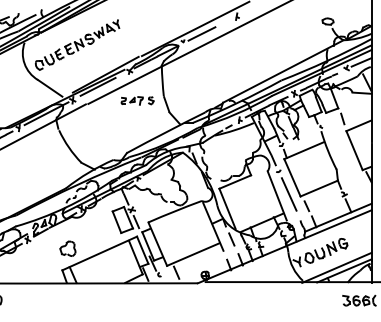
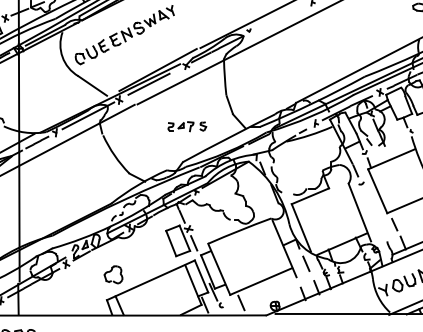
line: (201, 33) -> (270, 21), removed
part: (137, 100) -> (187, 126), moved
line: (288, 194) -> (373, 210), removed

